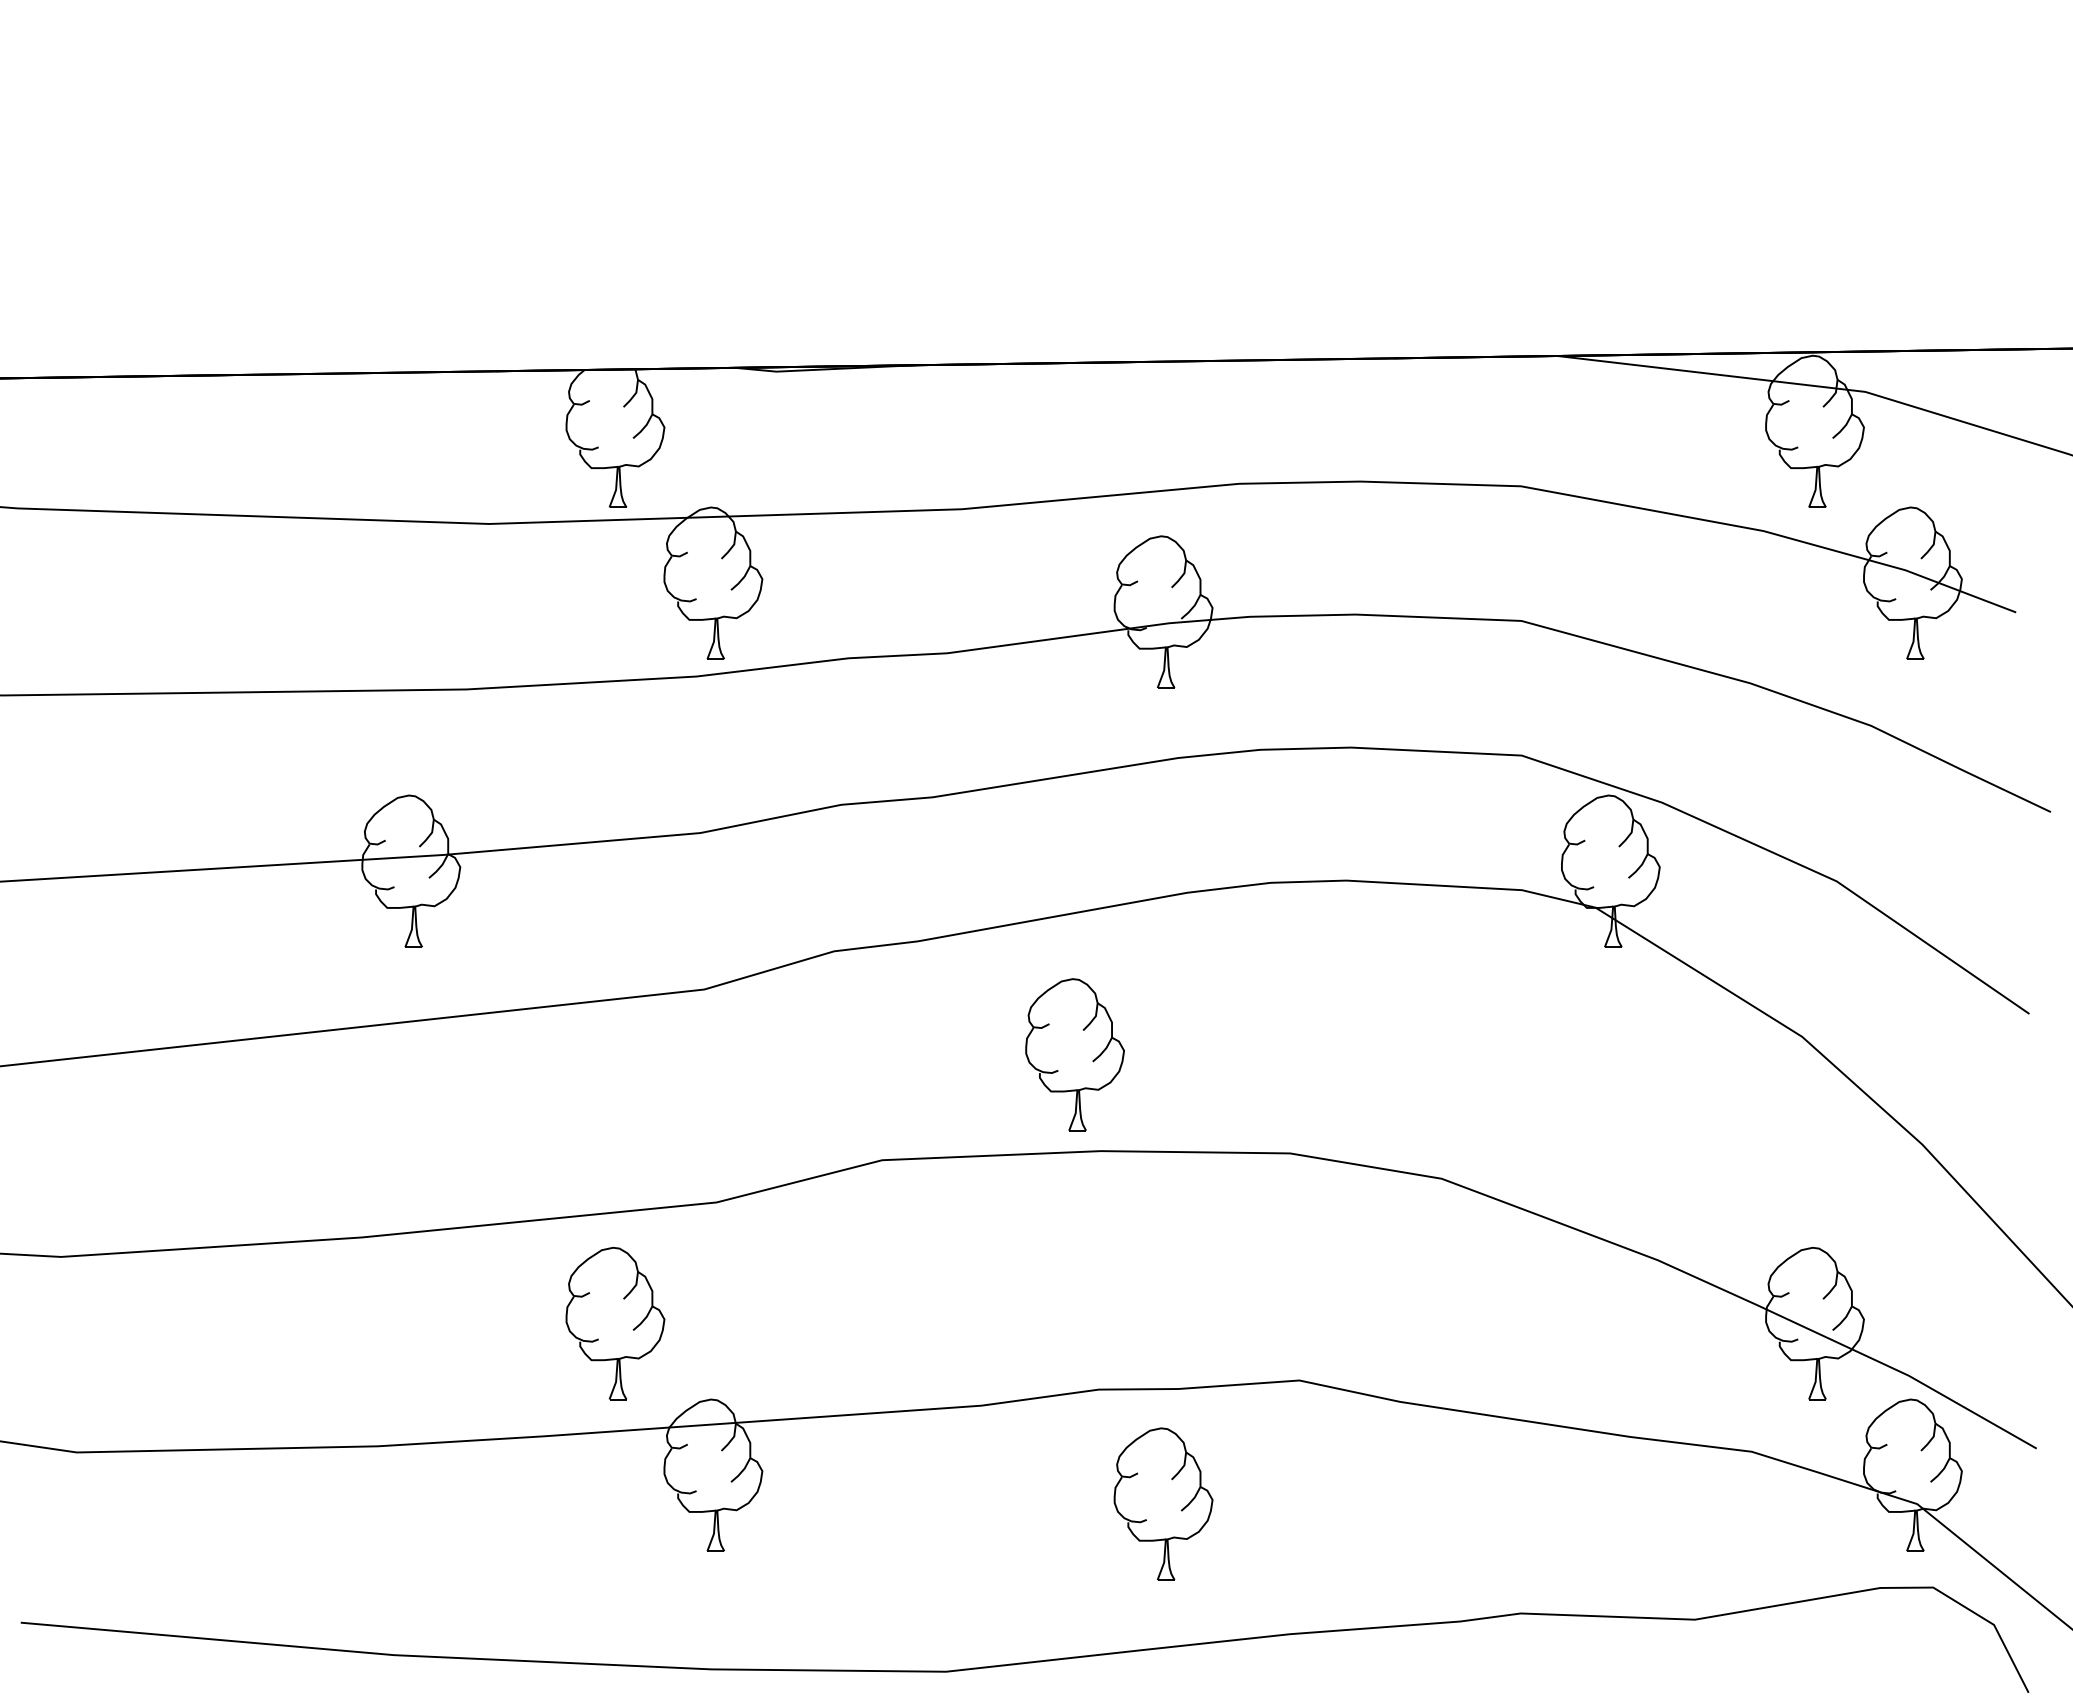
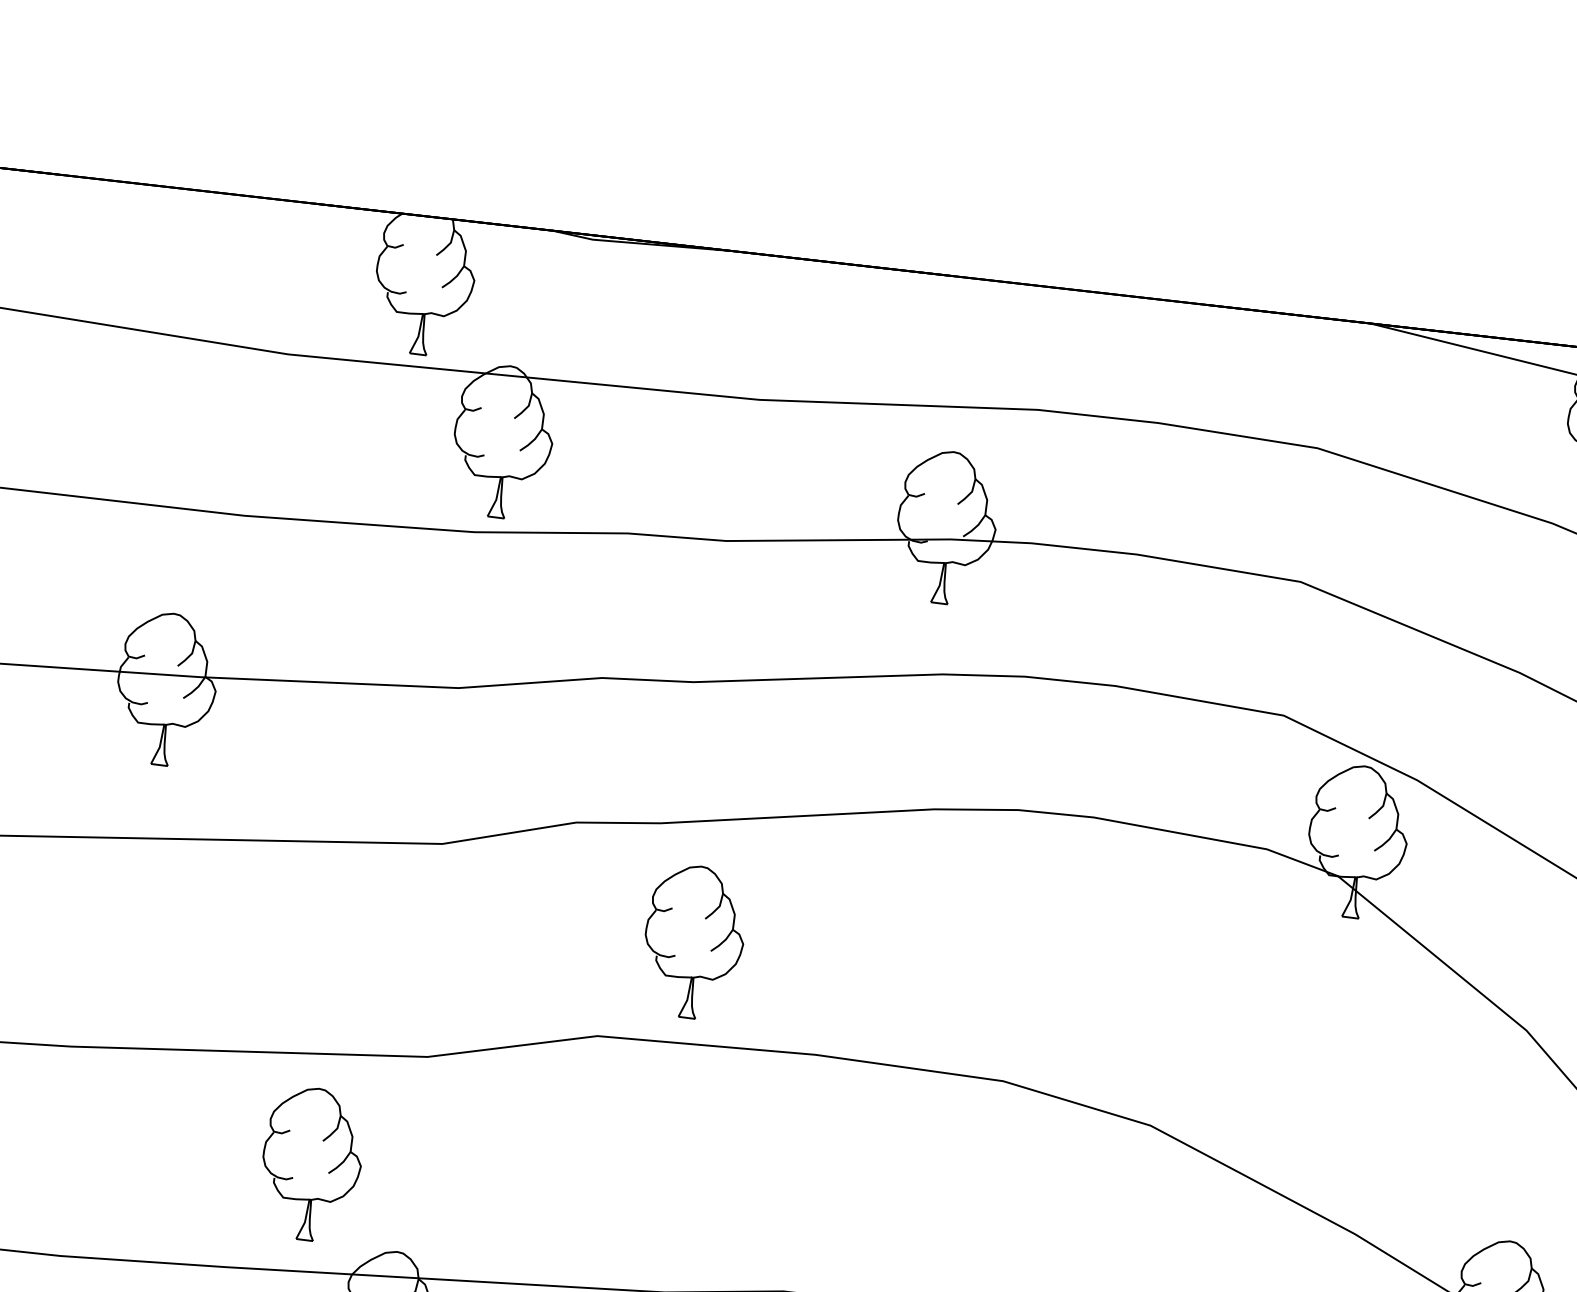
part: (1074, 1054) -> (693, 941), moved

